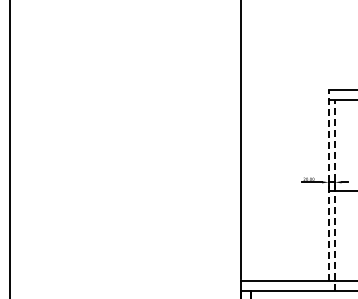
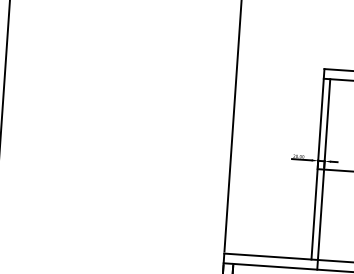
line: (328, 185) -> (317, 164), dashed -> solid
line: (335, 194) -> (324, 173), dashed -> solid

